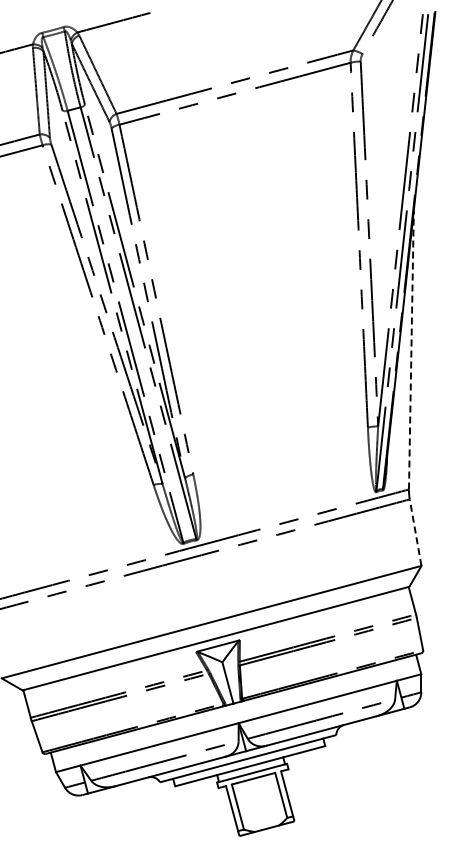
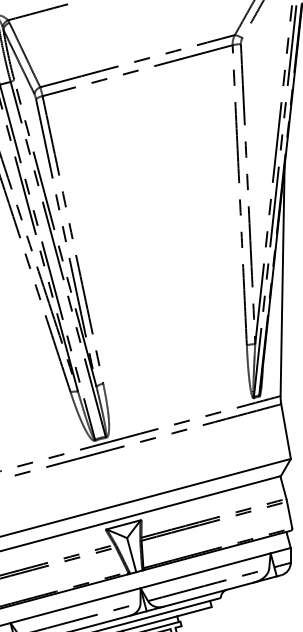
line: (411, 349) -> (282, 280), dashed -> solid
line: (415, 532) -> (285, 431), dashed -> solid

